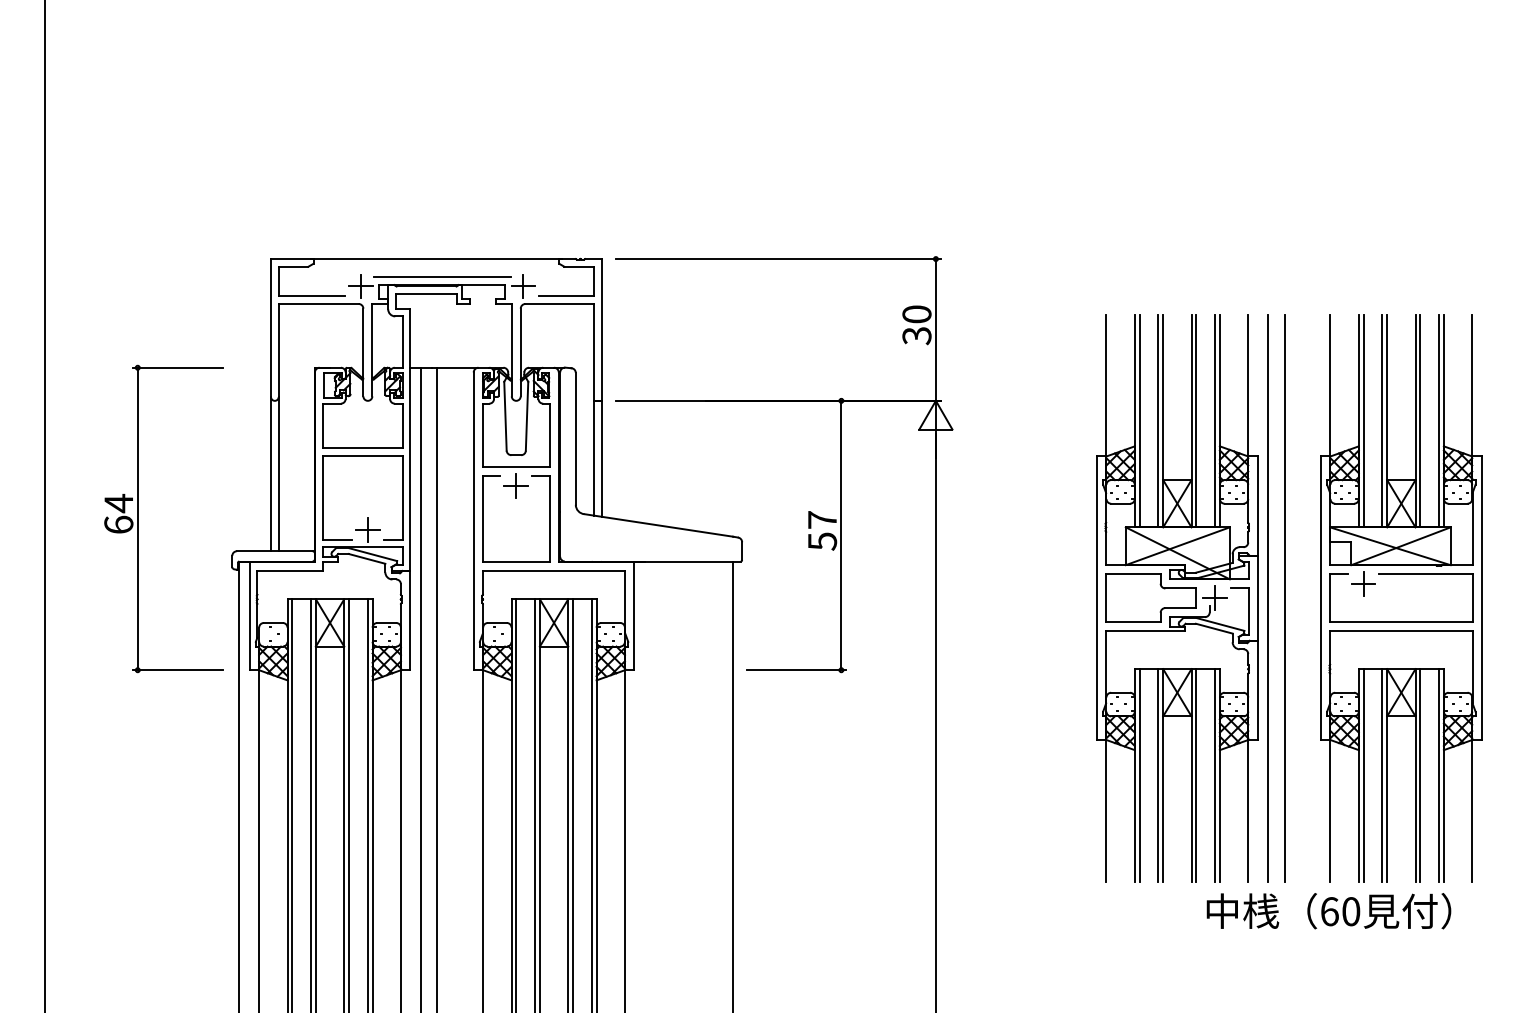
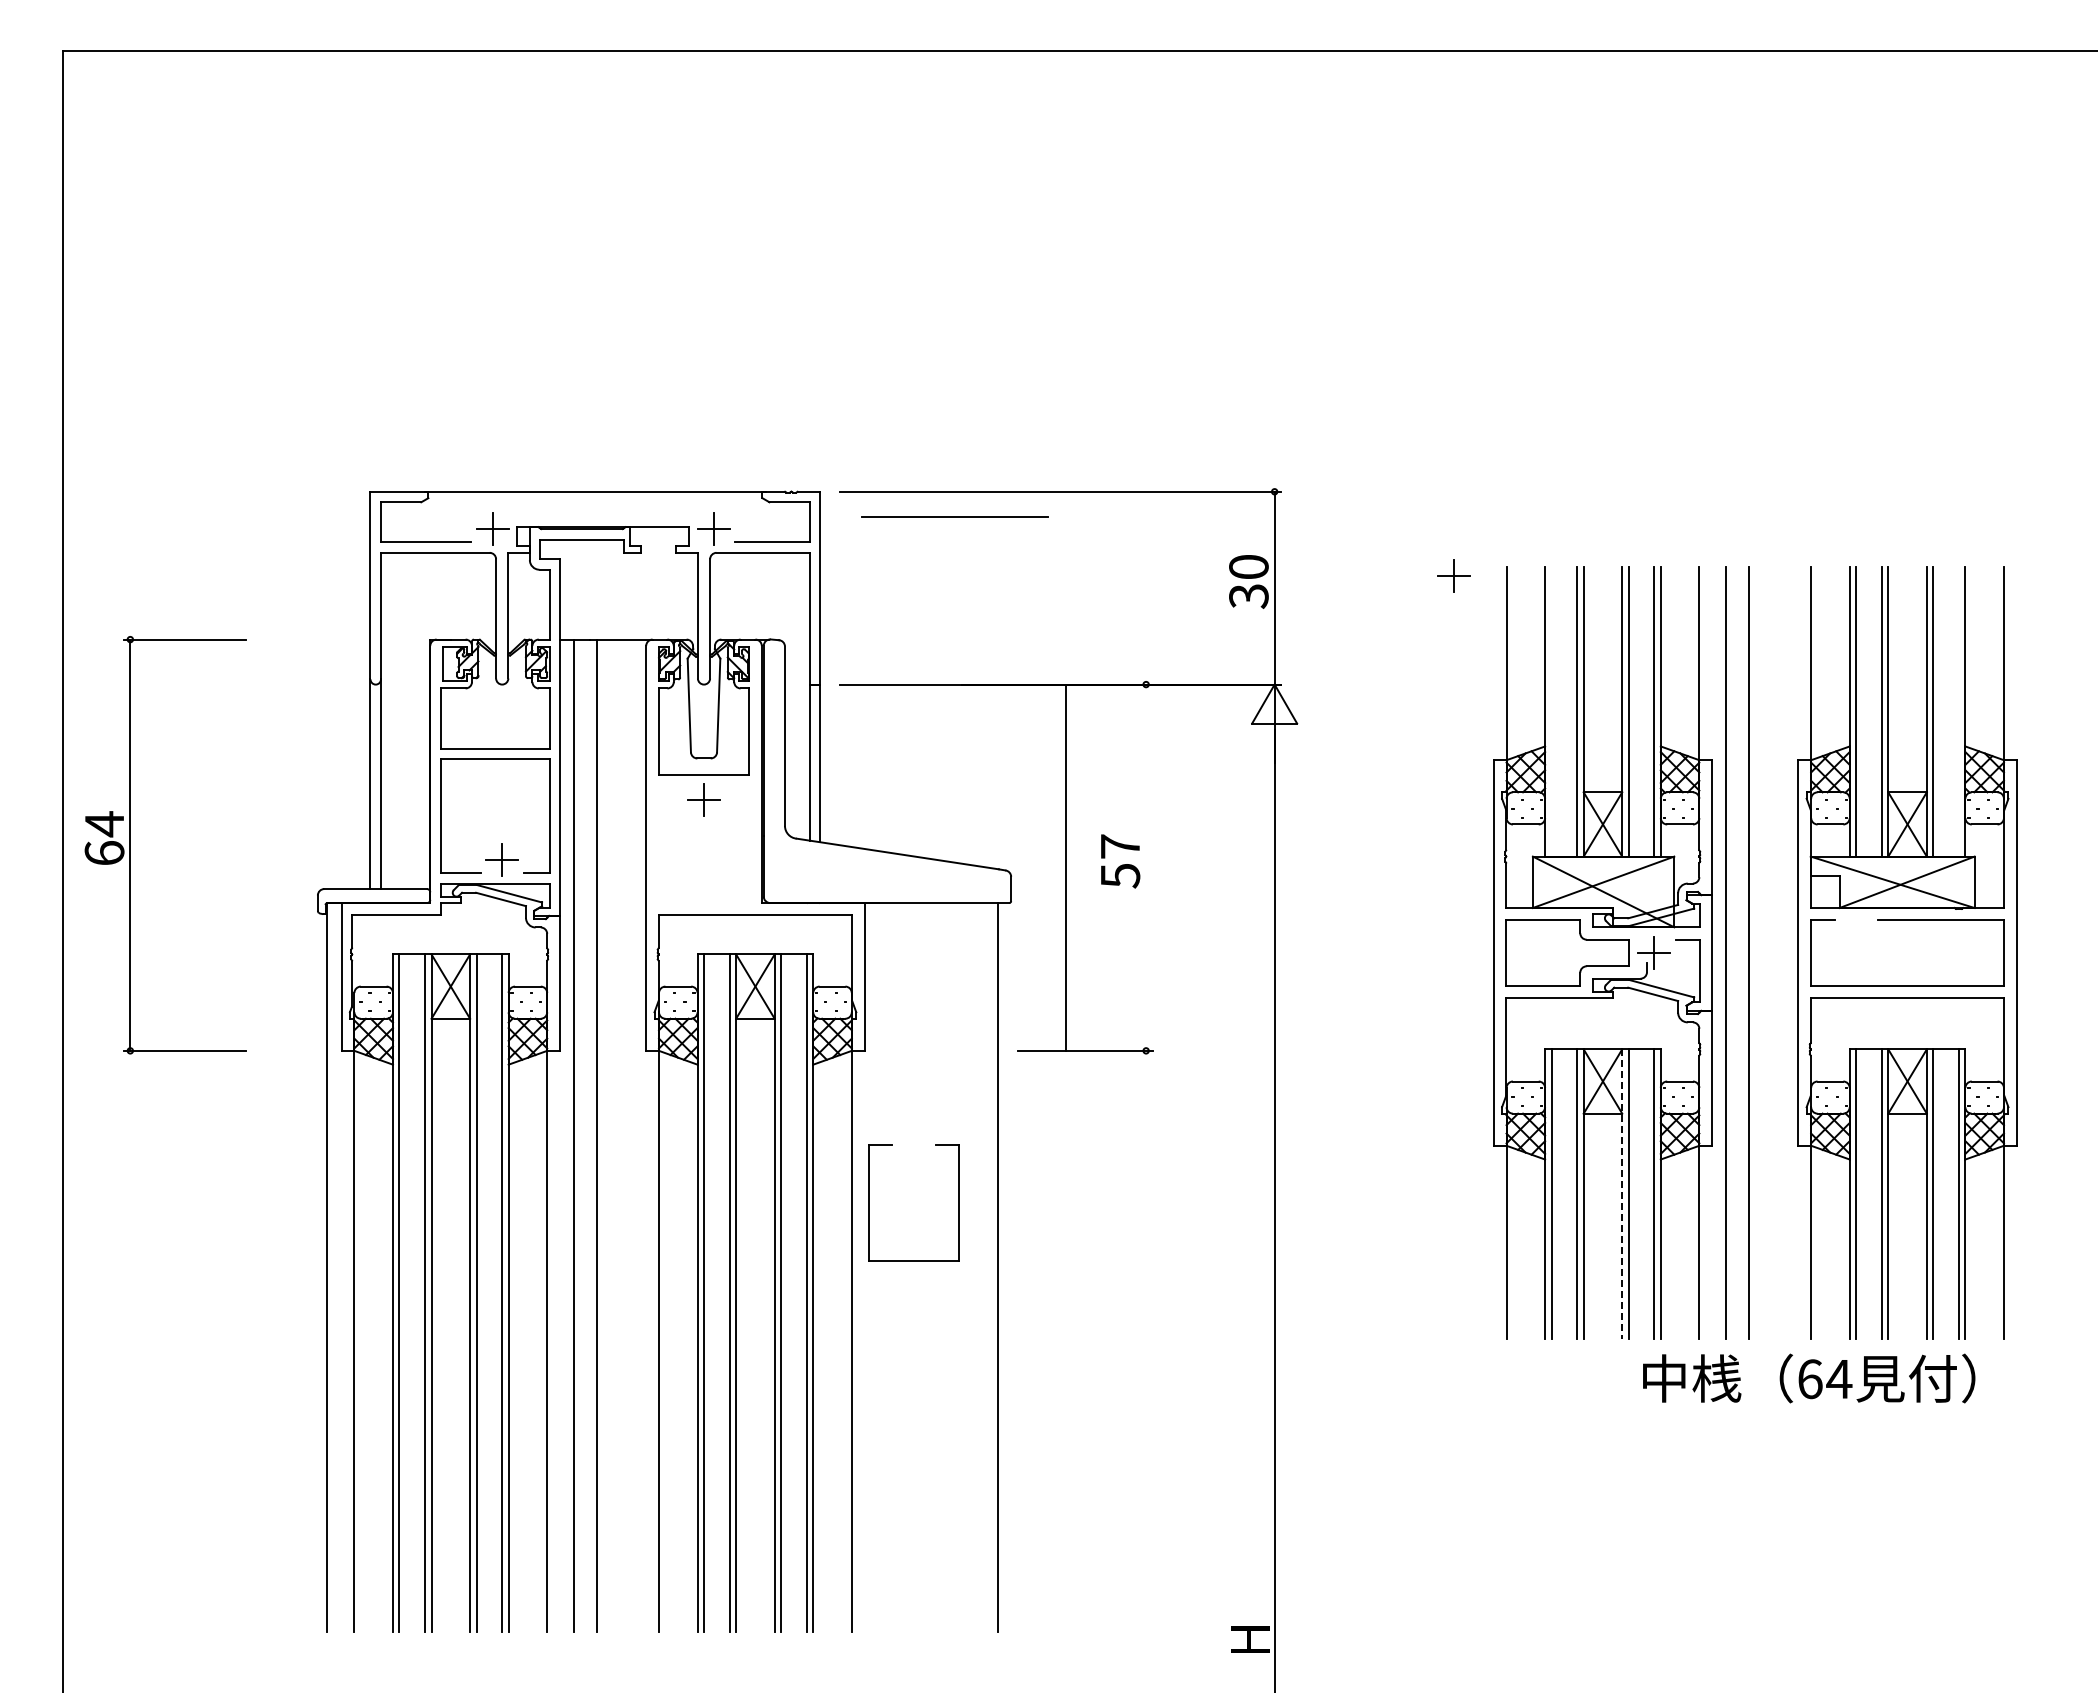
line: (441, 277) -> (954, 516), moved
line: (1139, 420) -> (1551, 711), removed
line: (1438, 420) -> (1958, 711), removed
part: (483, 518) -> (869, 1202), moved
part: (137, 519) -> (130, 845), moved
line: (841, 535) -> (1066, 867), moved
part: (1363, 583) -> (1453, 575), moved
line: (1191, 775) -> (1622, 1193), solid -> dashed
text: (1351, 911) -> (1839, 1379), 60 -> 64

